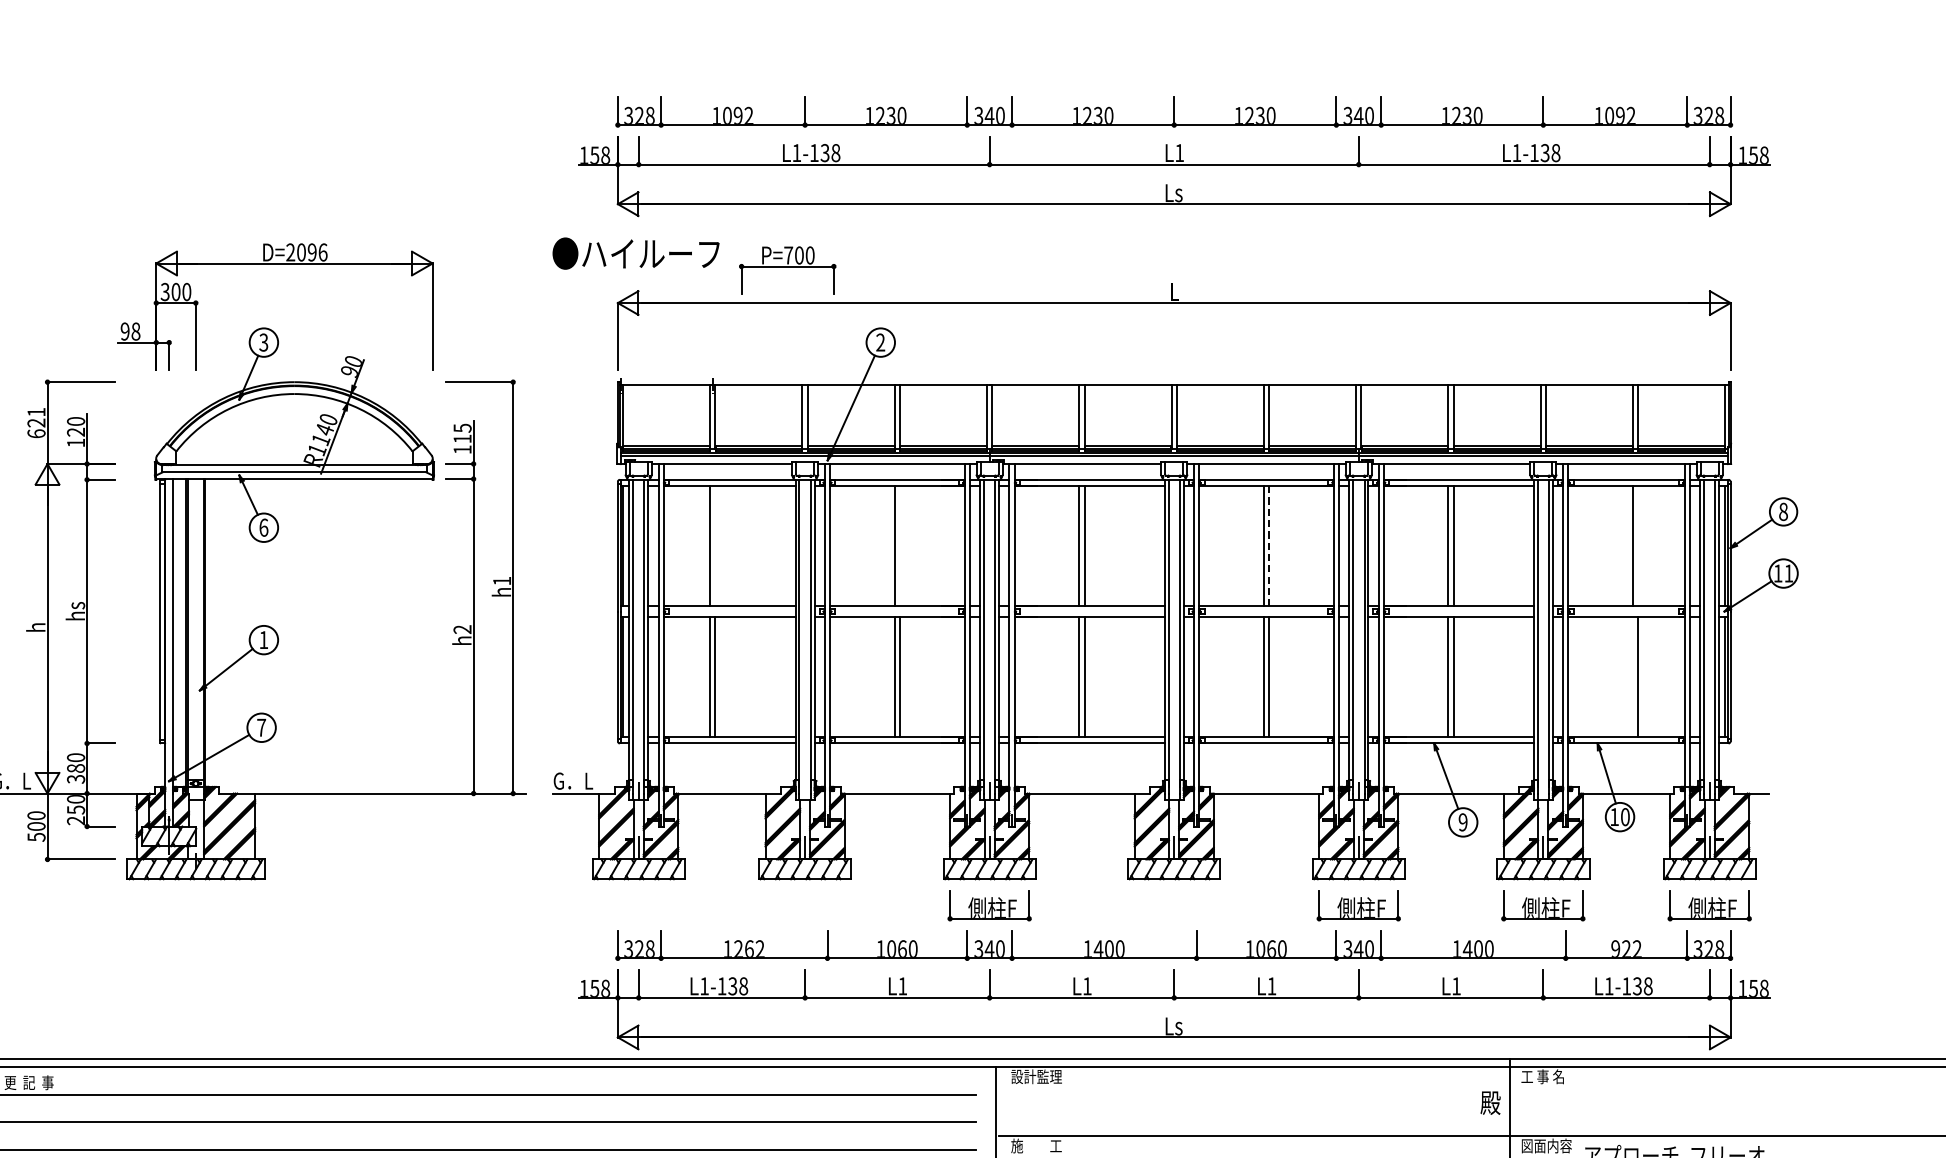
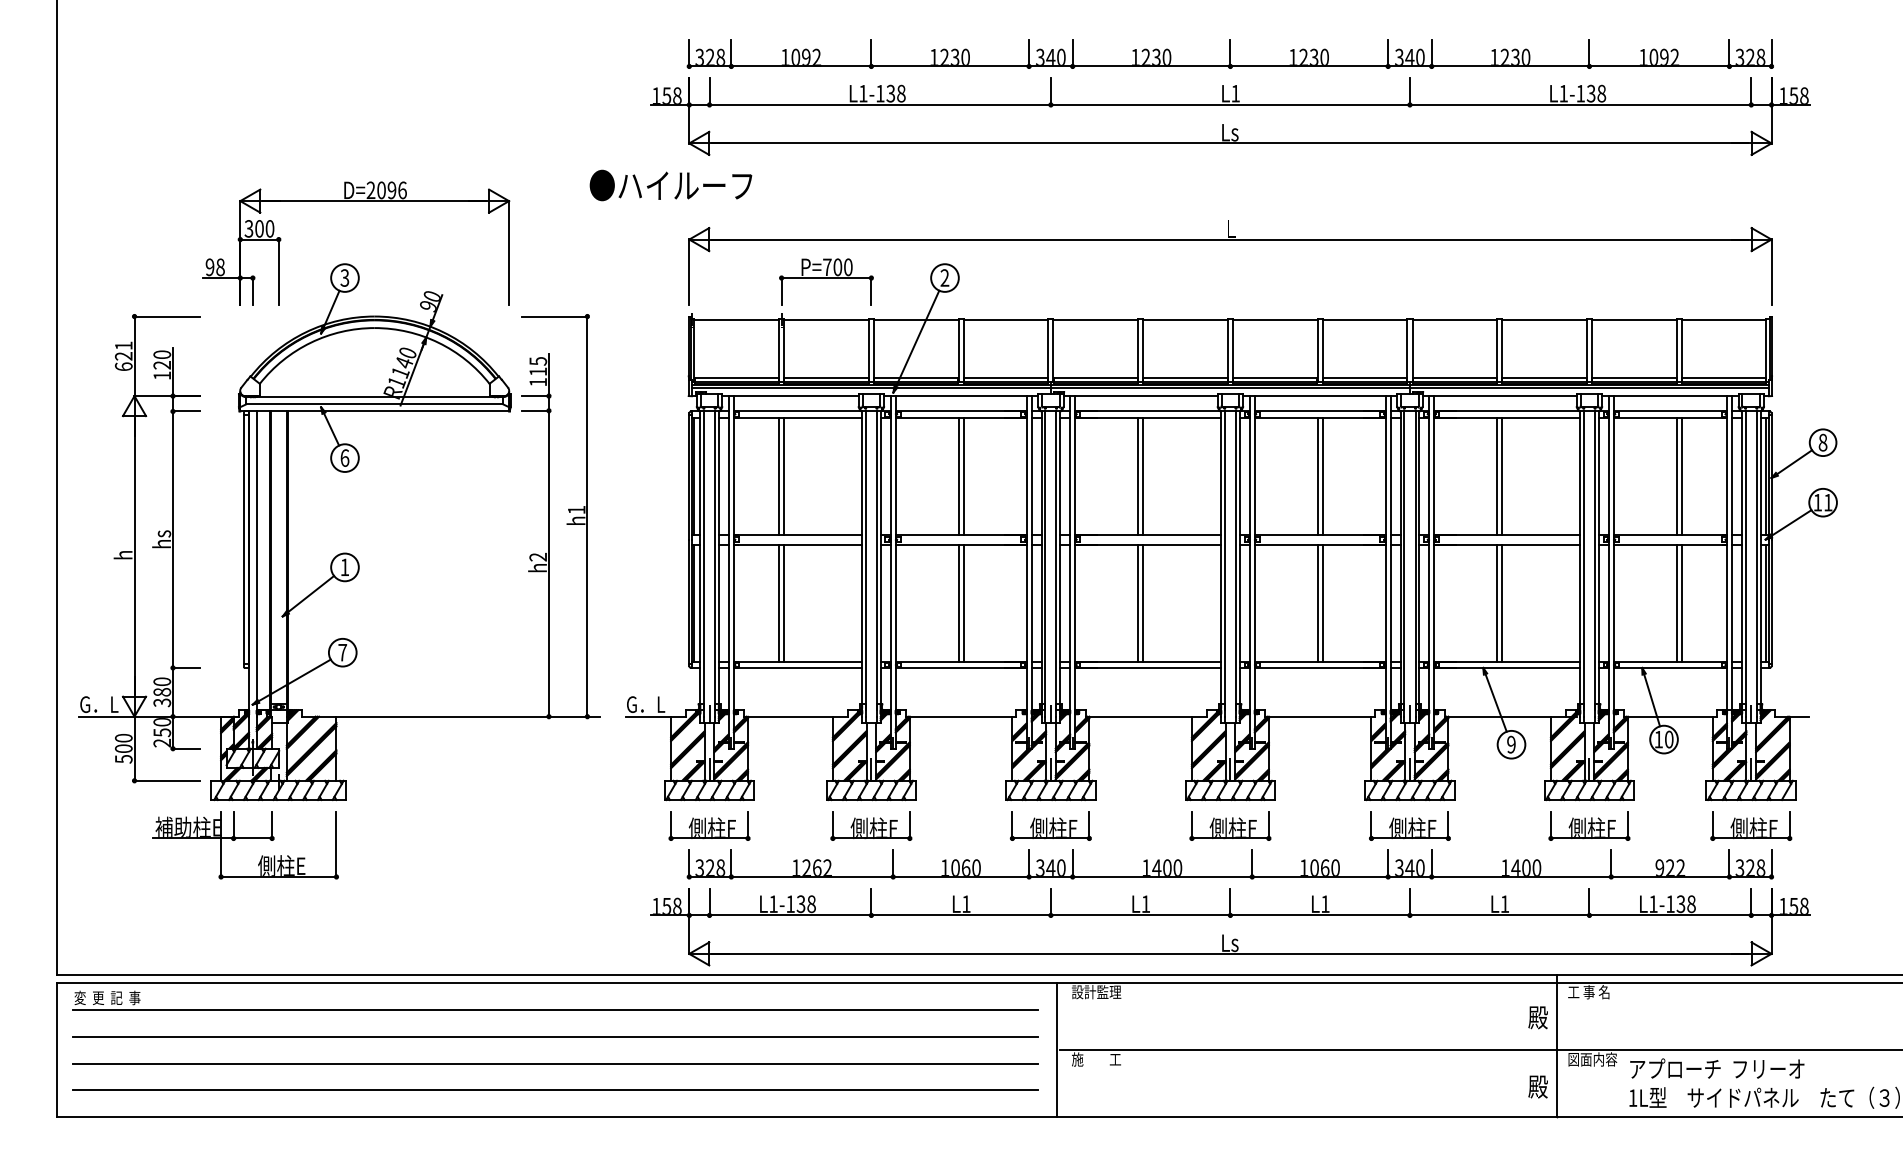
text: (635, 253) -> (670, 185), moved
part: (787, 270) -> (826, 281), moved
line: (715, 545) -> (784, 475), added
line: (899, 545) -> (963, 475), added
line: (1268, 545) -> (1322, 475), dashed -> solid
line: (1637, 545) -> (1681, 475), added
line: (1632, 676) -> (1676, 602), added
part: (638, 905) -> (709, 825), added
part: (805, 905) -> (871, 825), added
part: (1174, 905) -> (1230, 825), added
part: (161, 918) -> (245, 838), added

